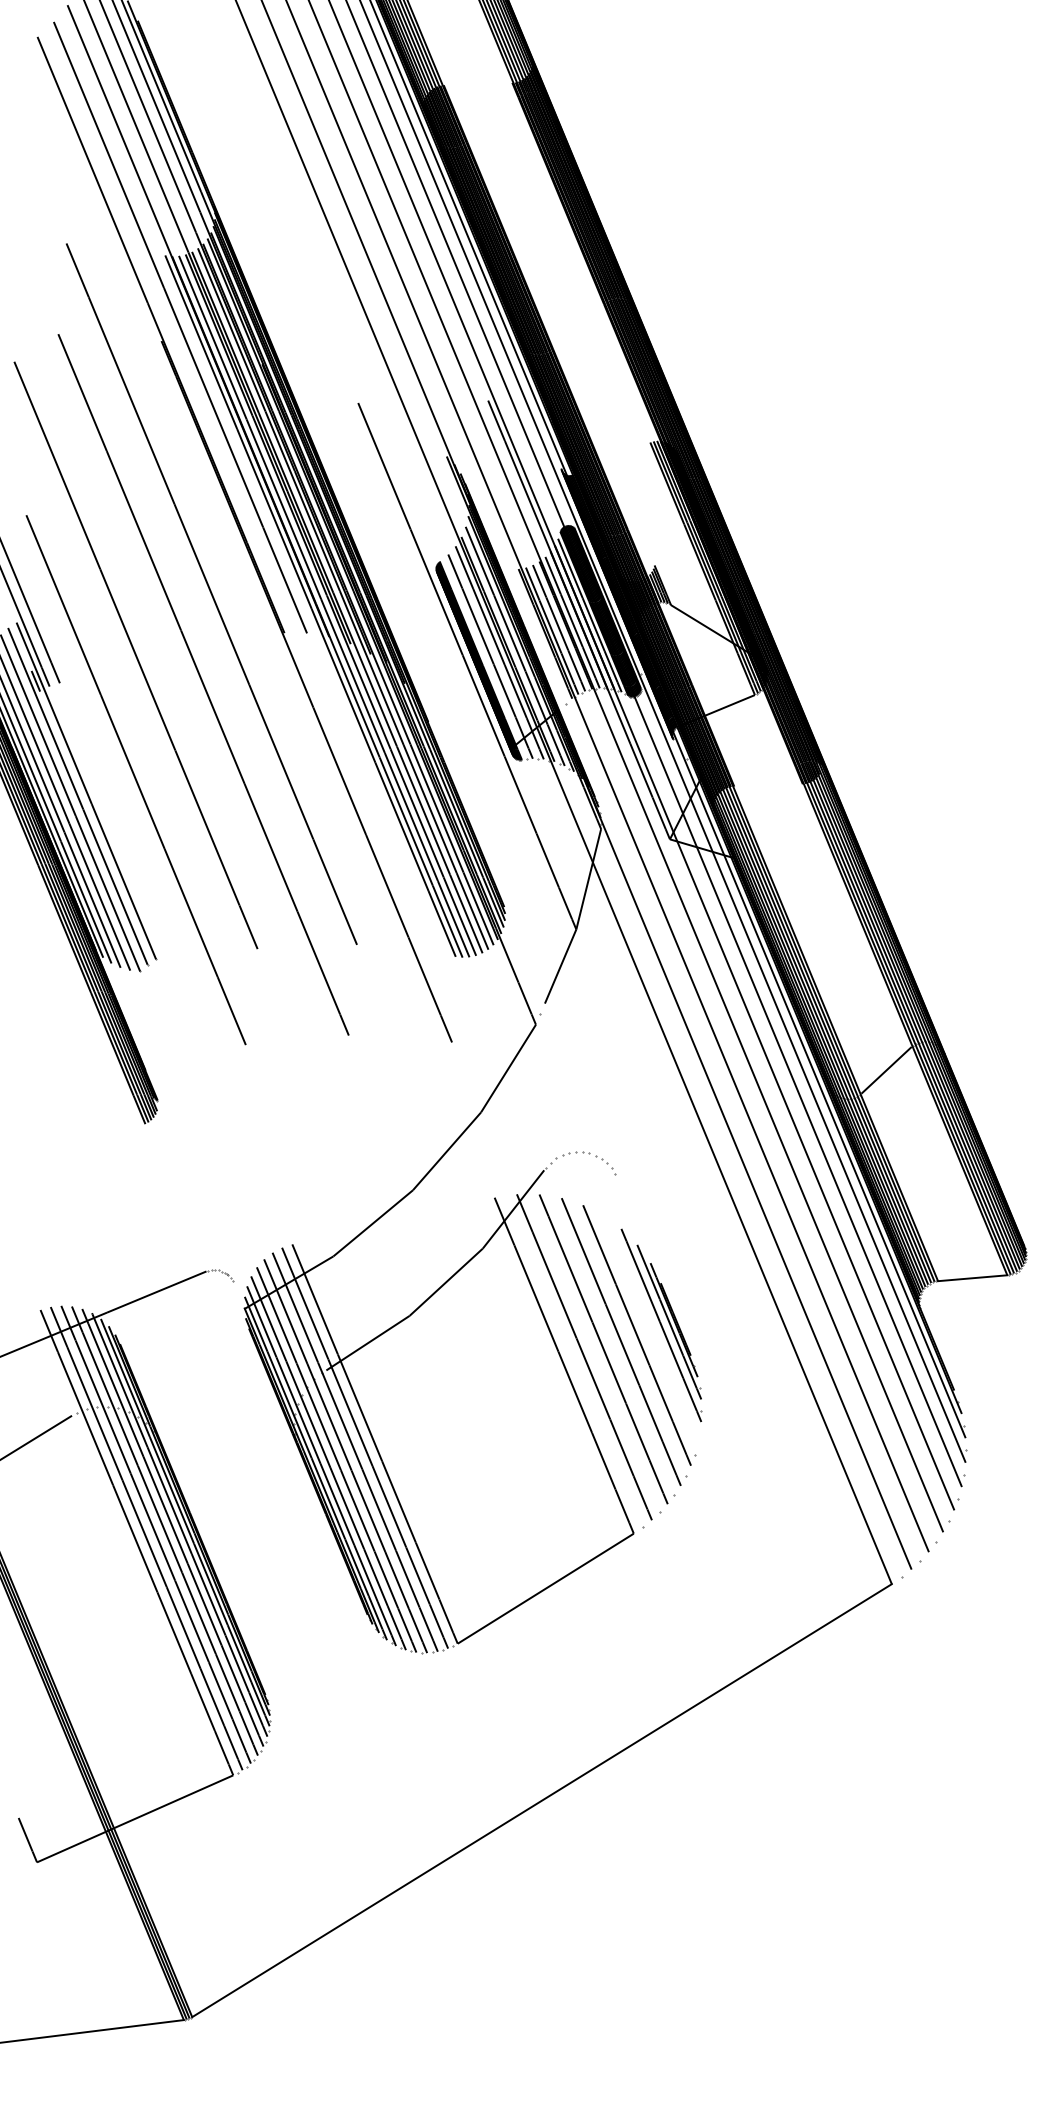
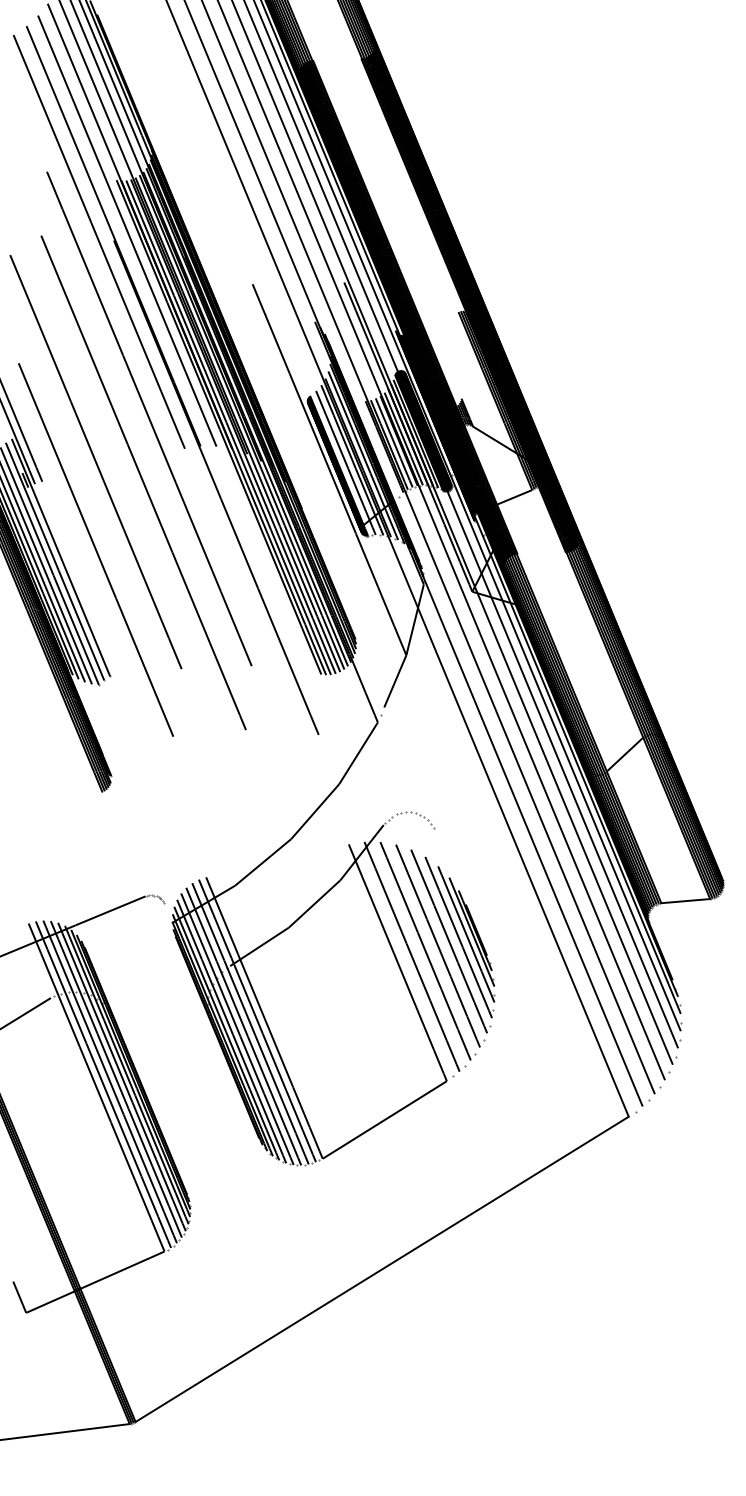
line: (140, 342) -> (99, 241), added
part: (651, 1329) -> (459, 937), added

